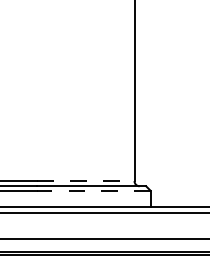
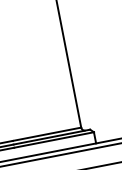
line: (85, 181) -> (46, 134), dashed -> solid
line: (94, 190) -> (54, 139), dashed -> solid

